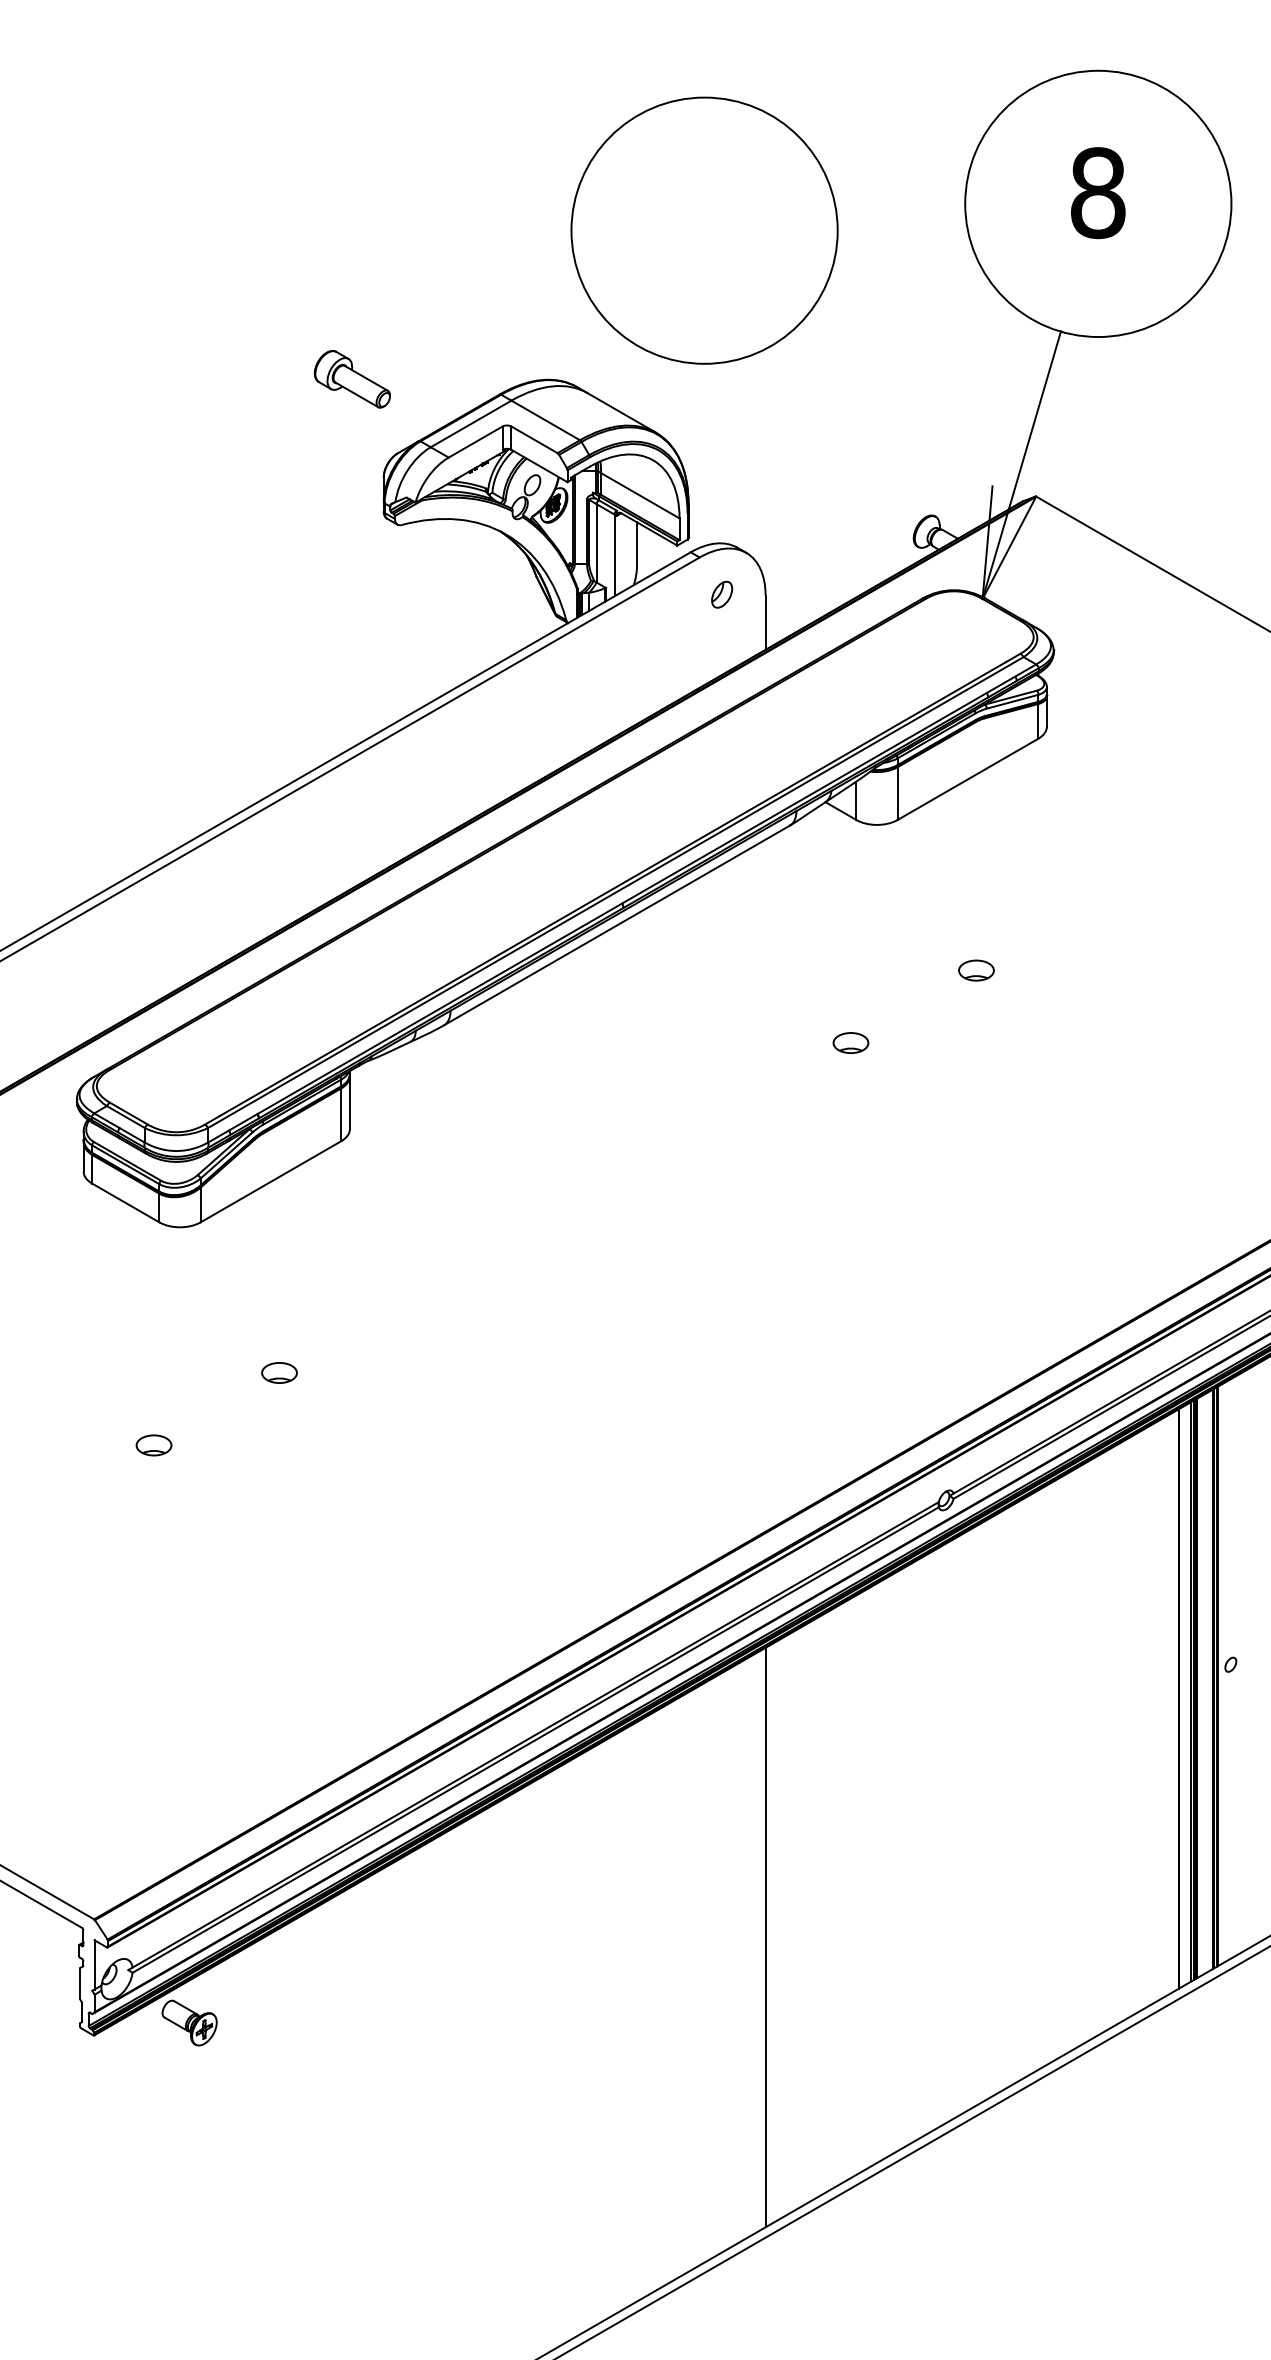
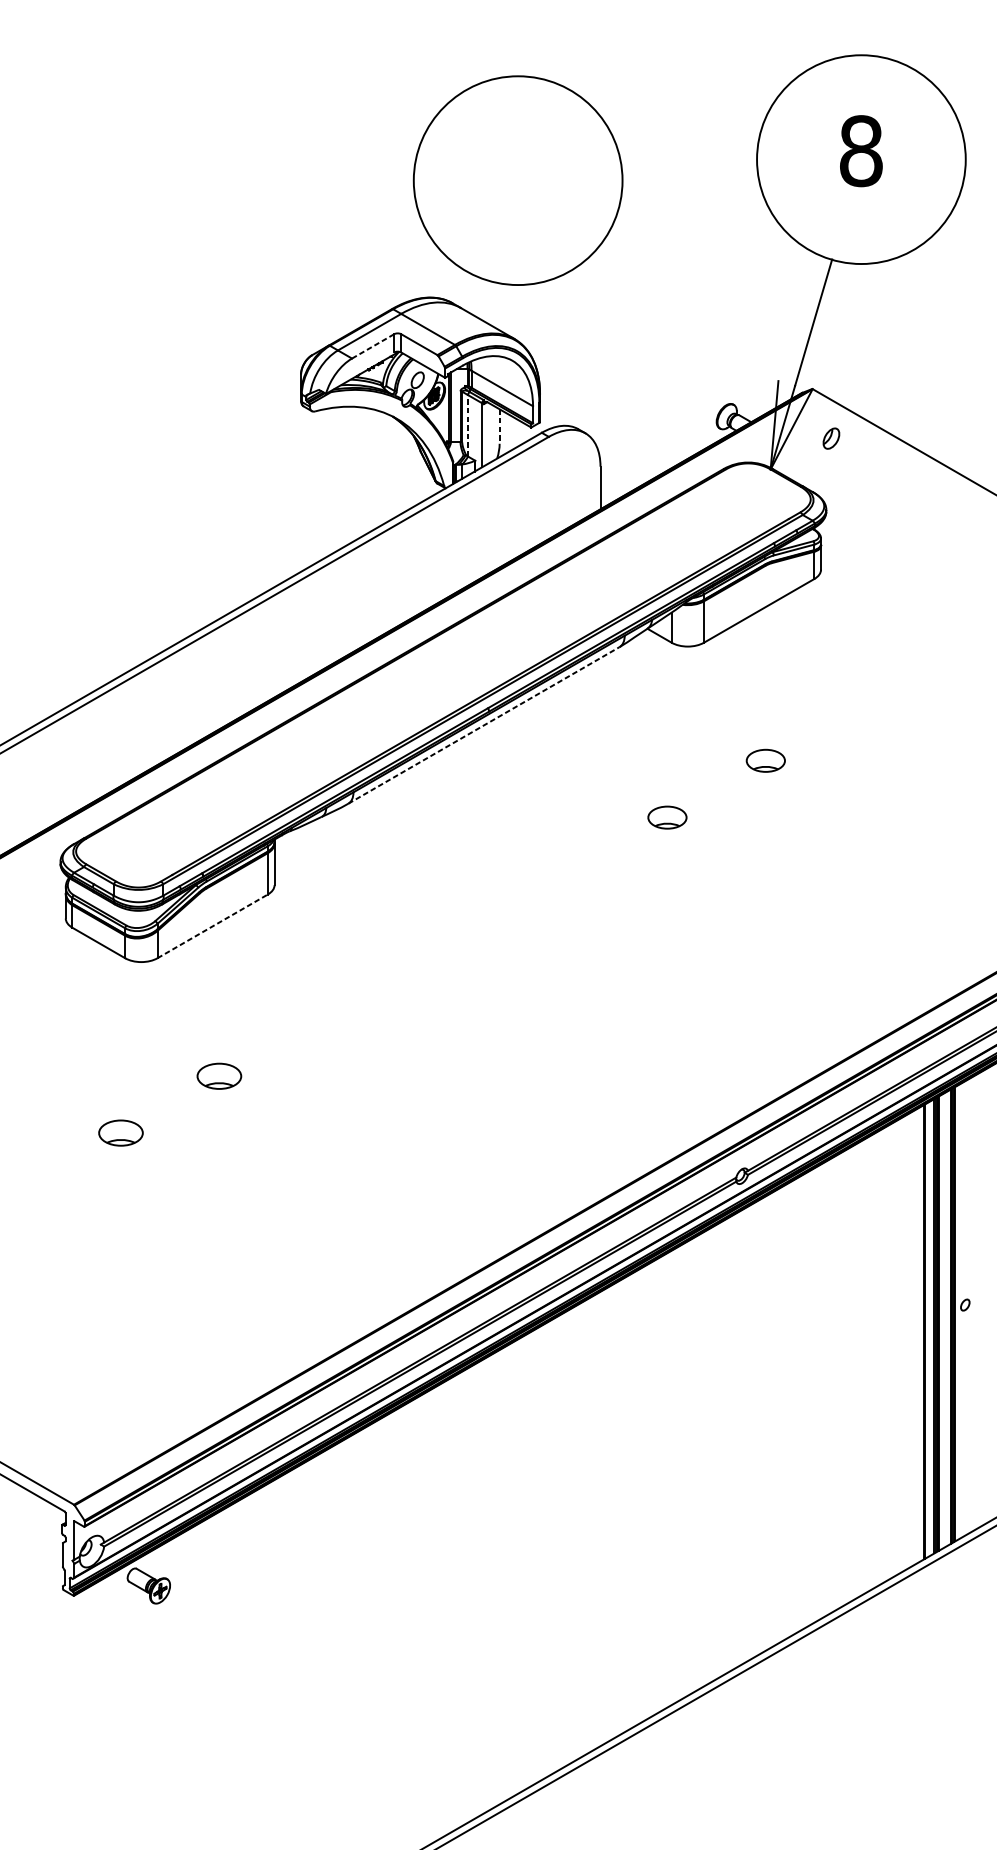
part: (704, 230) -> (518, 180), moved
part: (351, 379) -> (275, 297), removed
line: (476, 441) -> (373, 345), solid -> dashed
line: (596, 542) -> (467, 425), solid -> dashed
line: (636, 544) -> (499, 426), solid -> dashed
part: (722, 594) -> (831, 438), moved
line: (616, 925) -> (483, 725), solid -> dashed
part: (976, 970) -> (765, 760), size x1.4
part: (850, 1042) -> (667, 817), size x1.4
line: (271, 1181) -> (213, 926), solid -> dashed
part: (279, 1372) -> (219, 1075), size x1.6
part: (153, 1445) -> (120, 1133), size x1.6
line: (765, 1937) -> (600, 1518), removed

